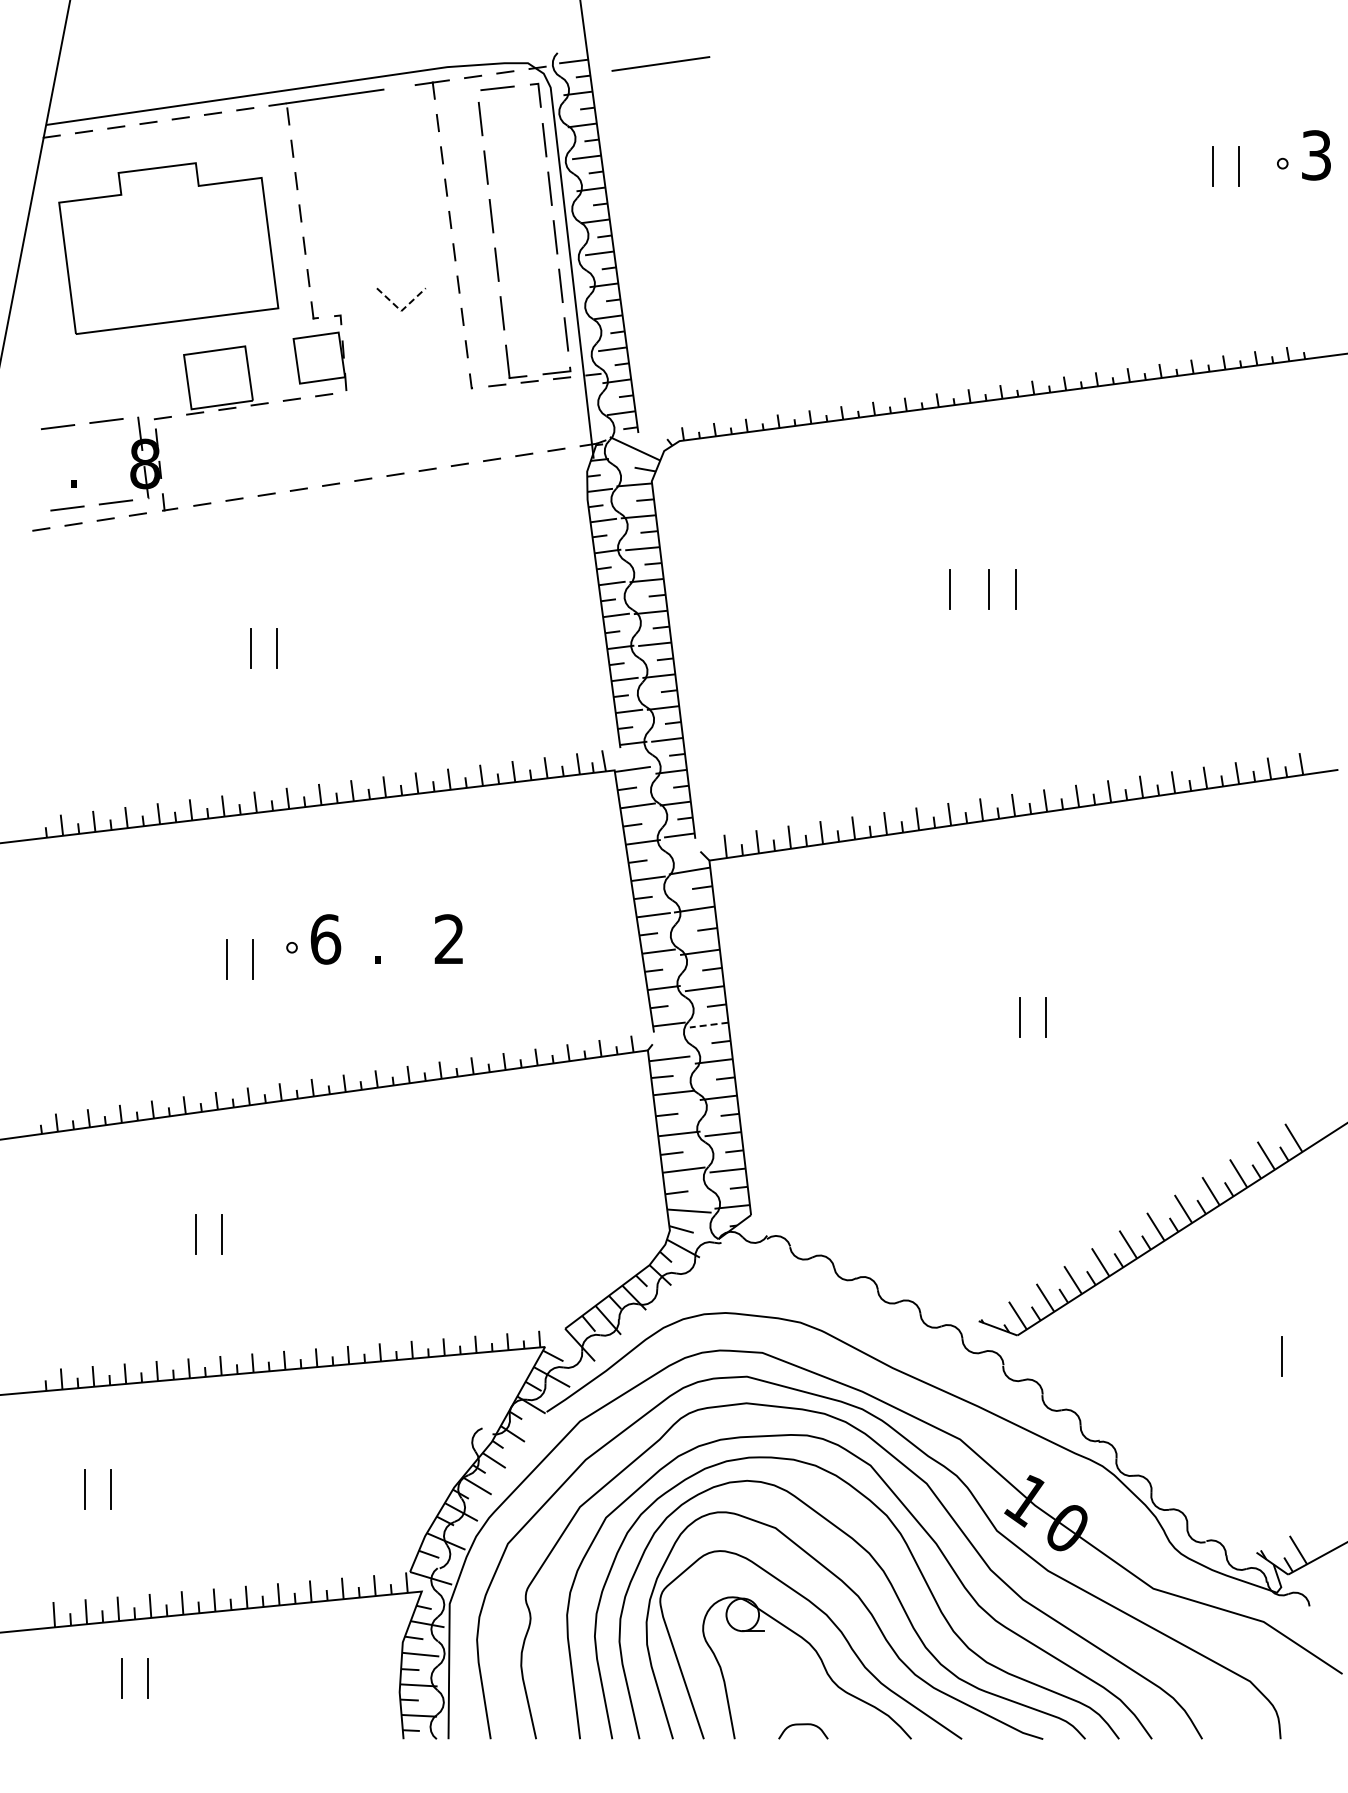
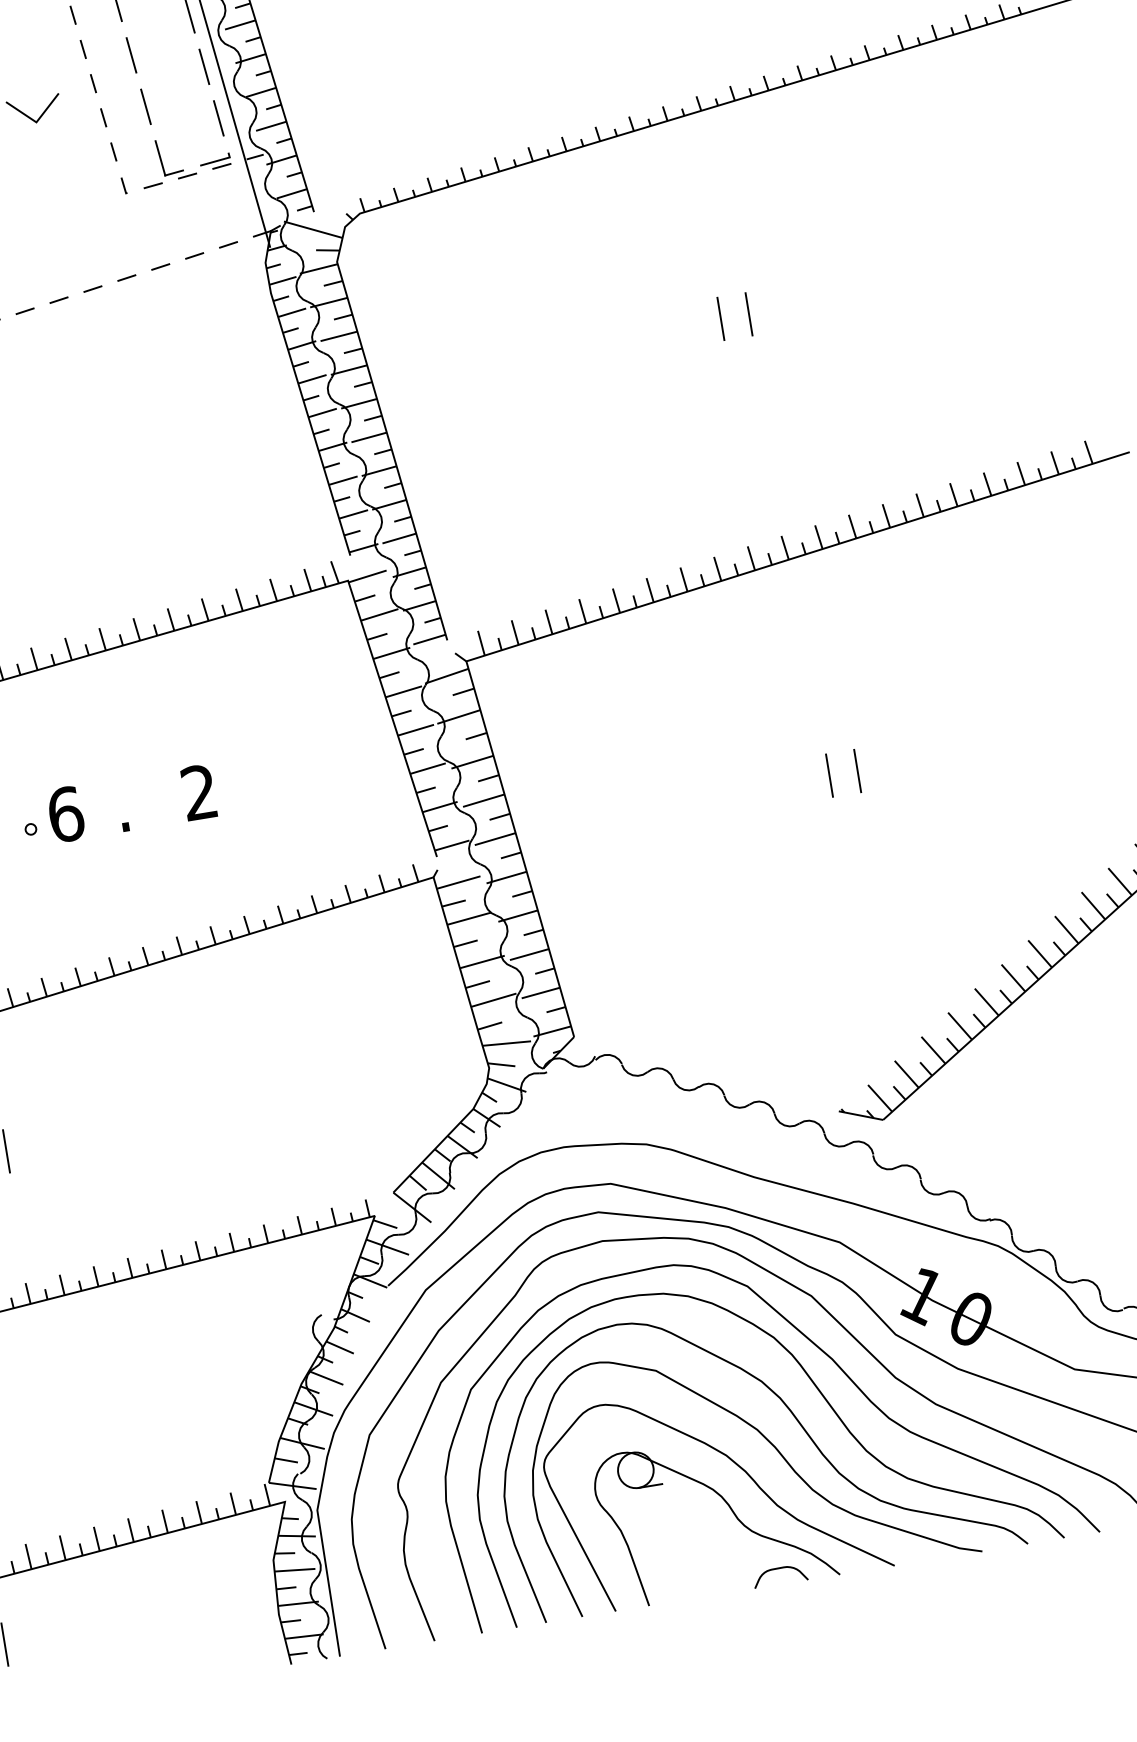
line: (401, 311) -> (36, 122), dashed -> solid
line: (949, 589) -> (677, 326), removed
line: (708, 1025) -> (494, 839), dashed -> solid
curve: (803, 1725) -> (779, 1569), moved

